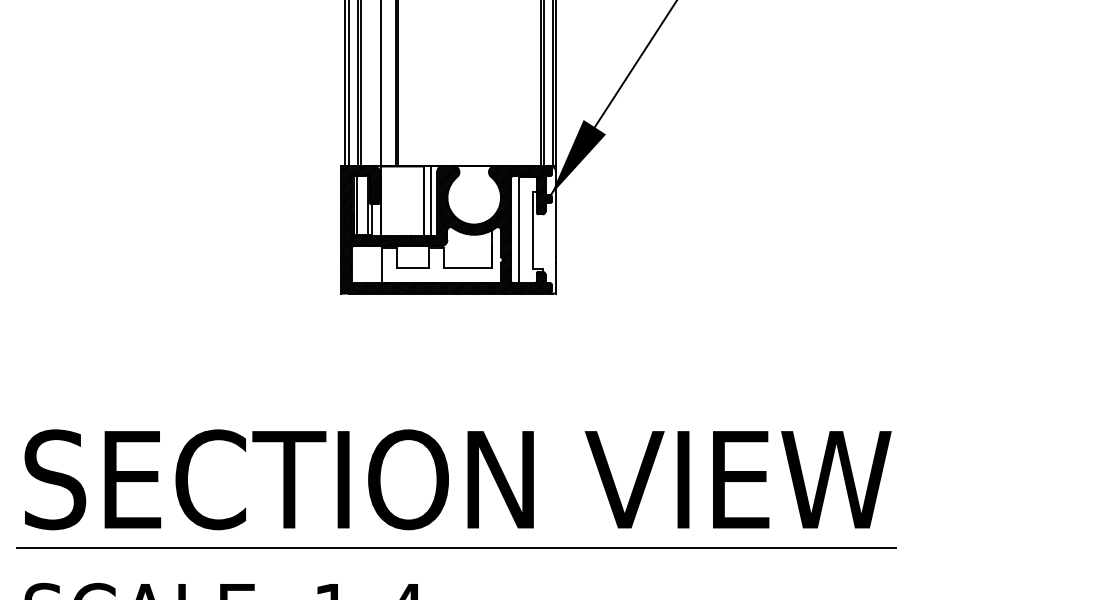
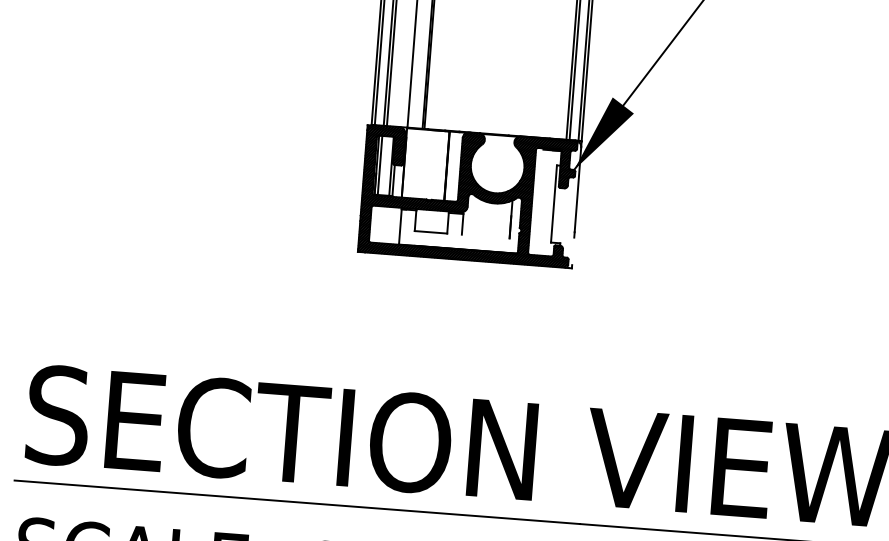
line: (430, 201) -> (453, 166), removed
line: (518, 229) -> (539, 201), removed
line: (467, 268) -> (485, 236), removed
line: (556, 276) -> (573, 251), removed

